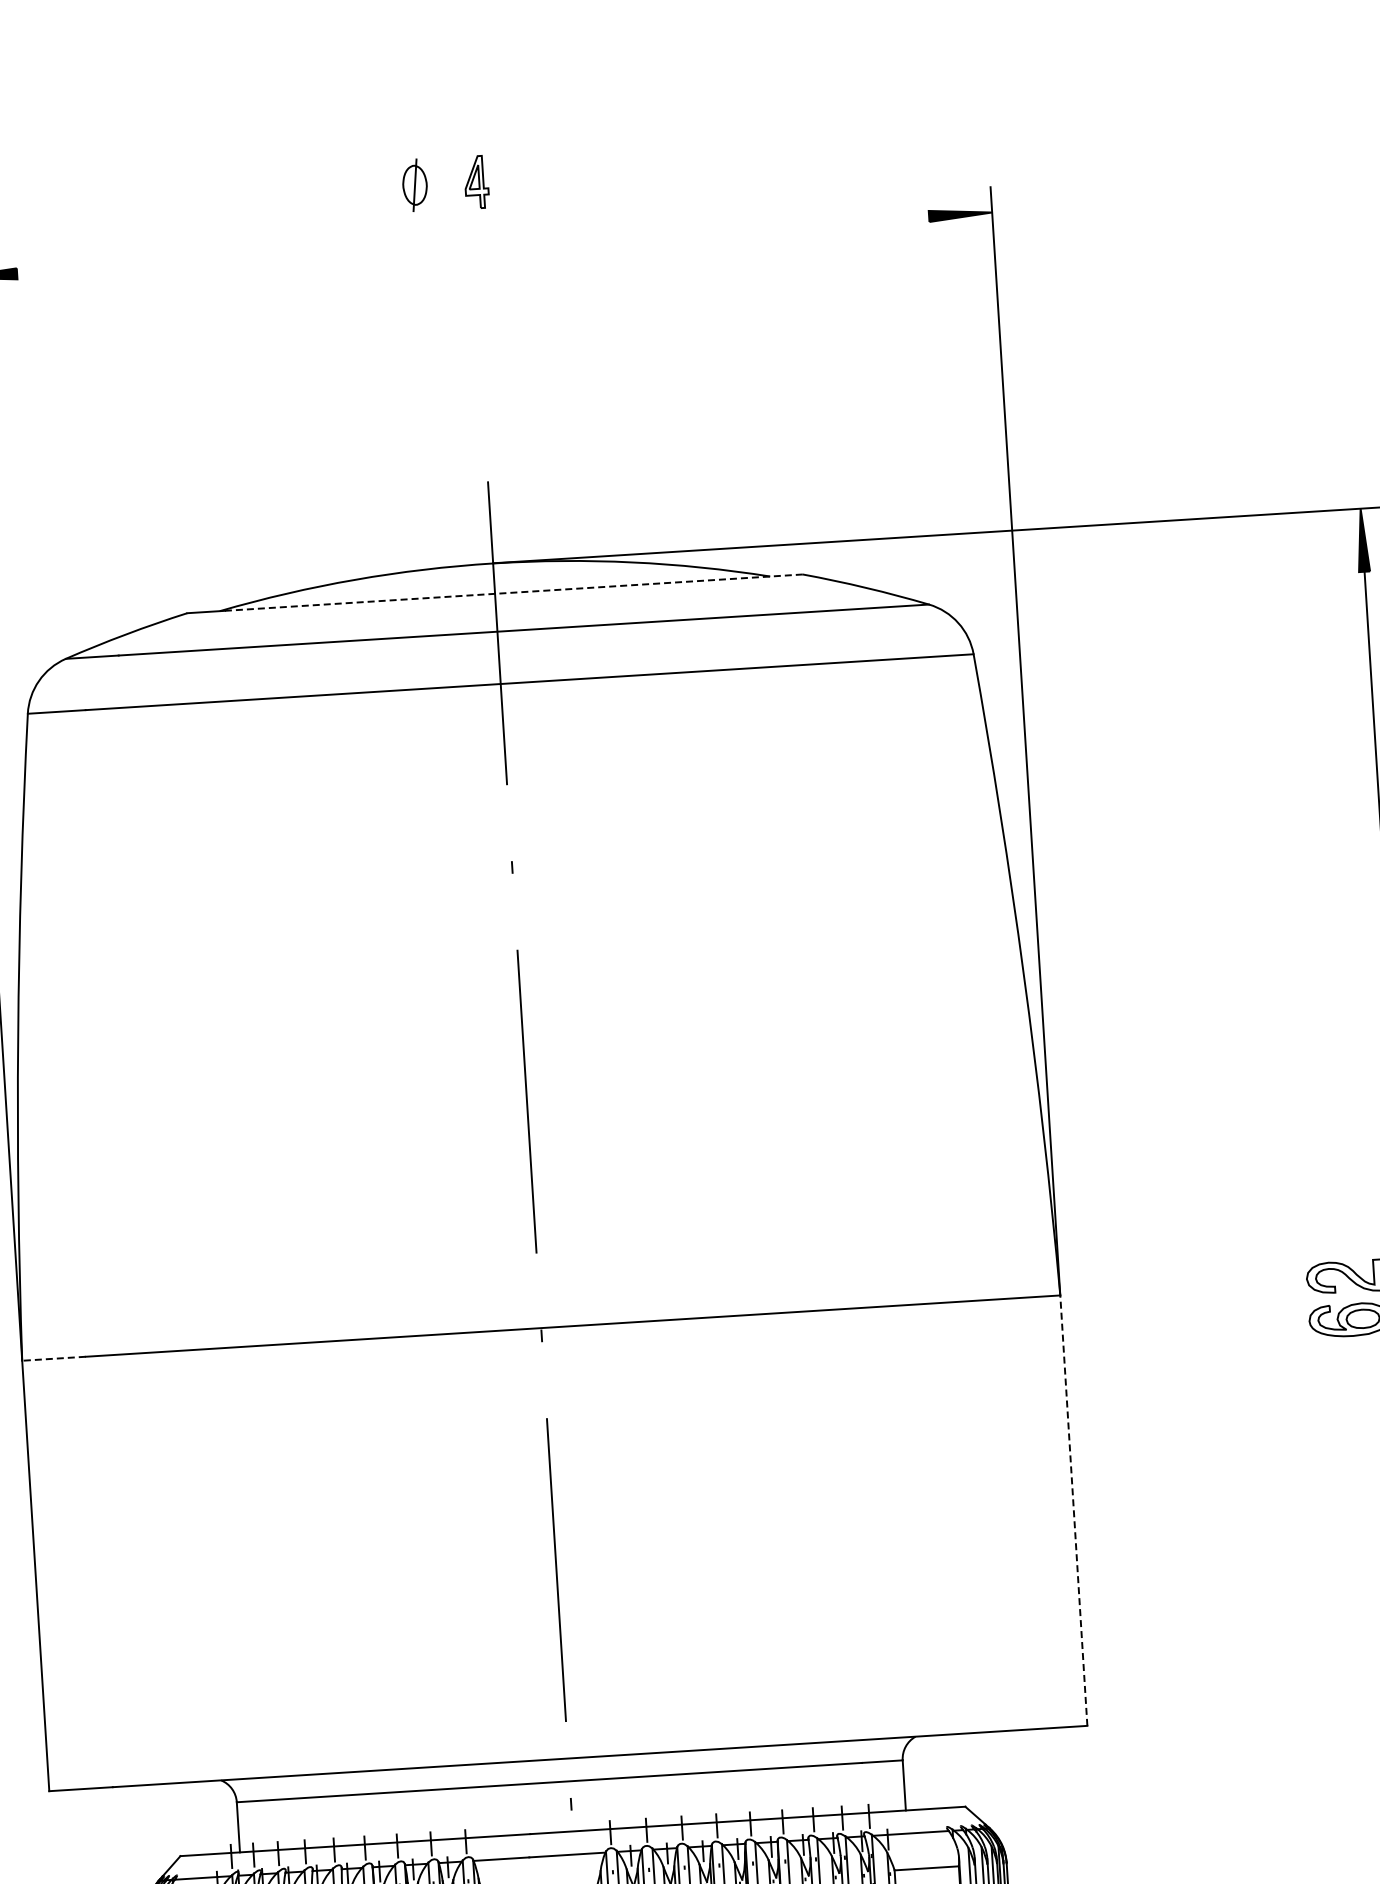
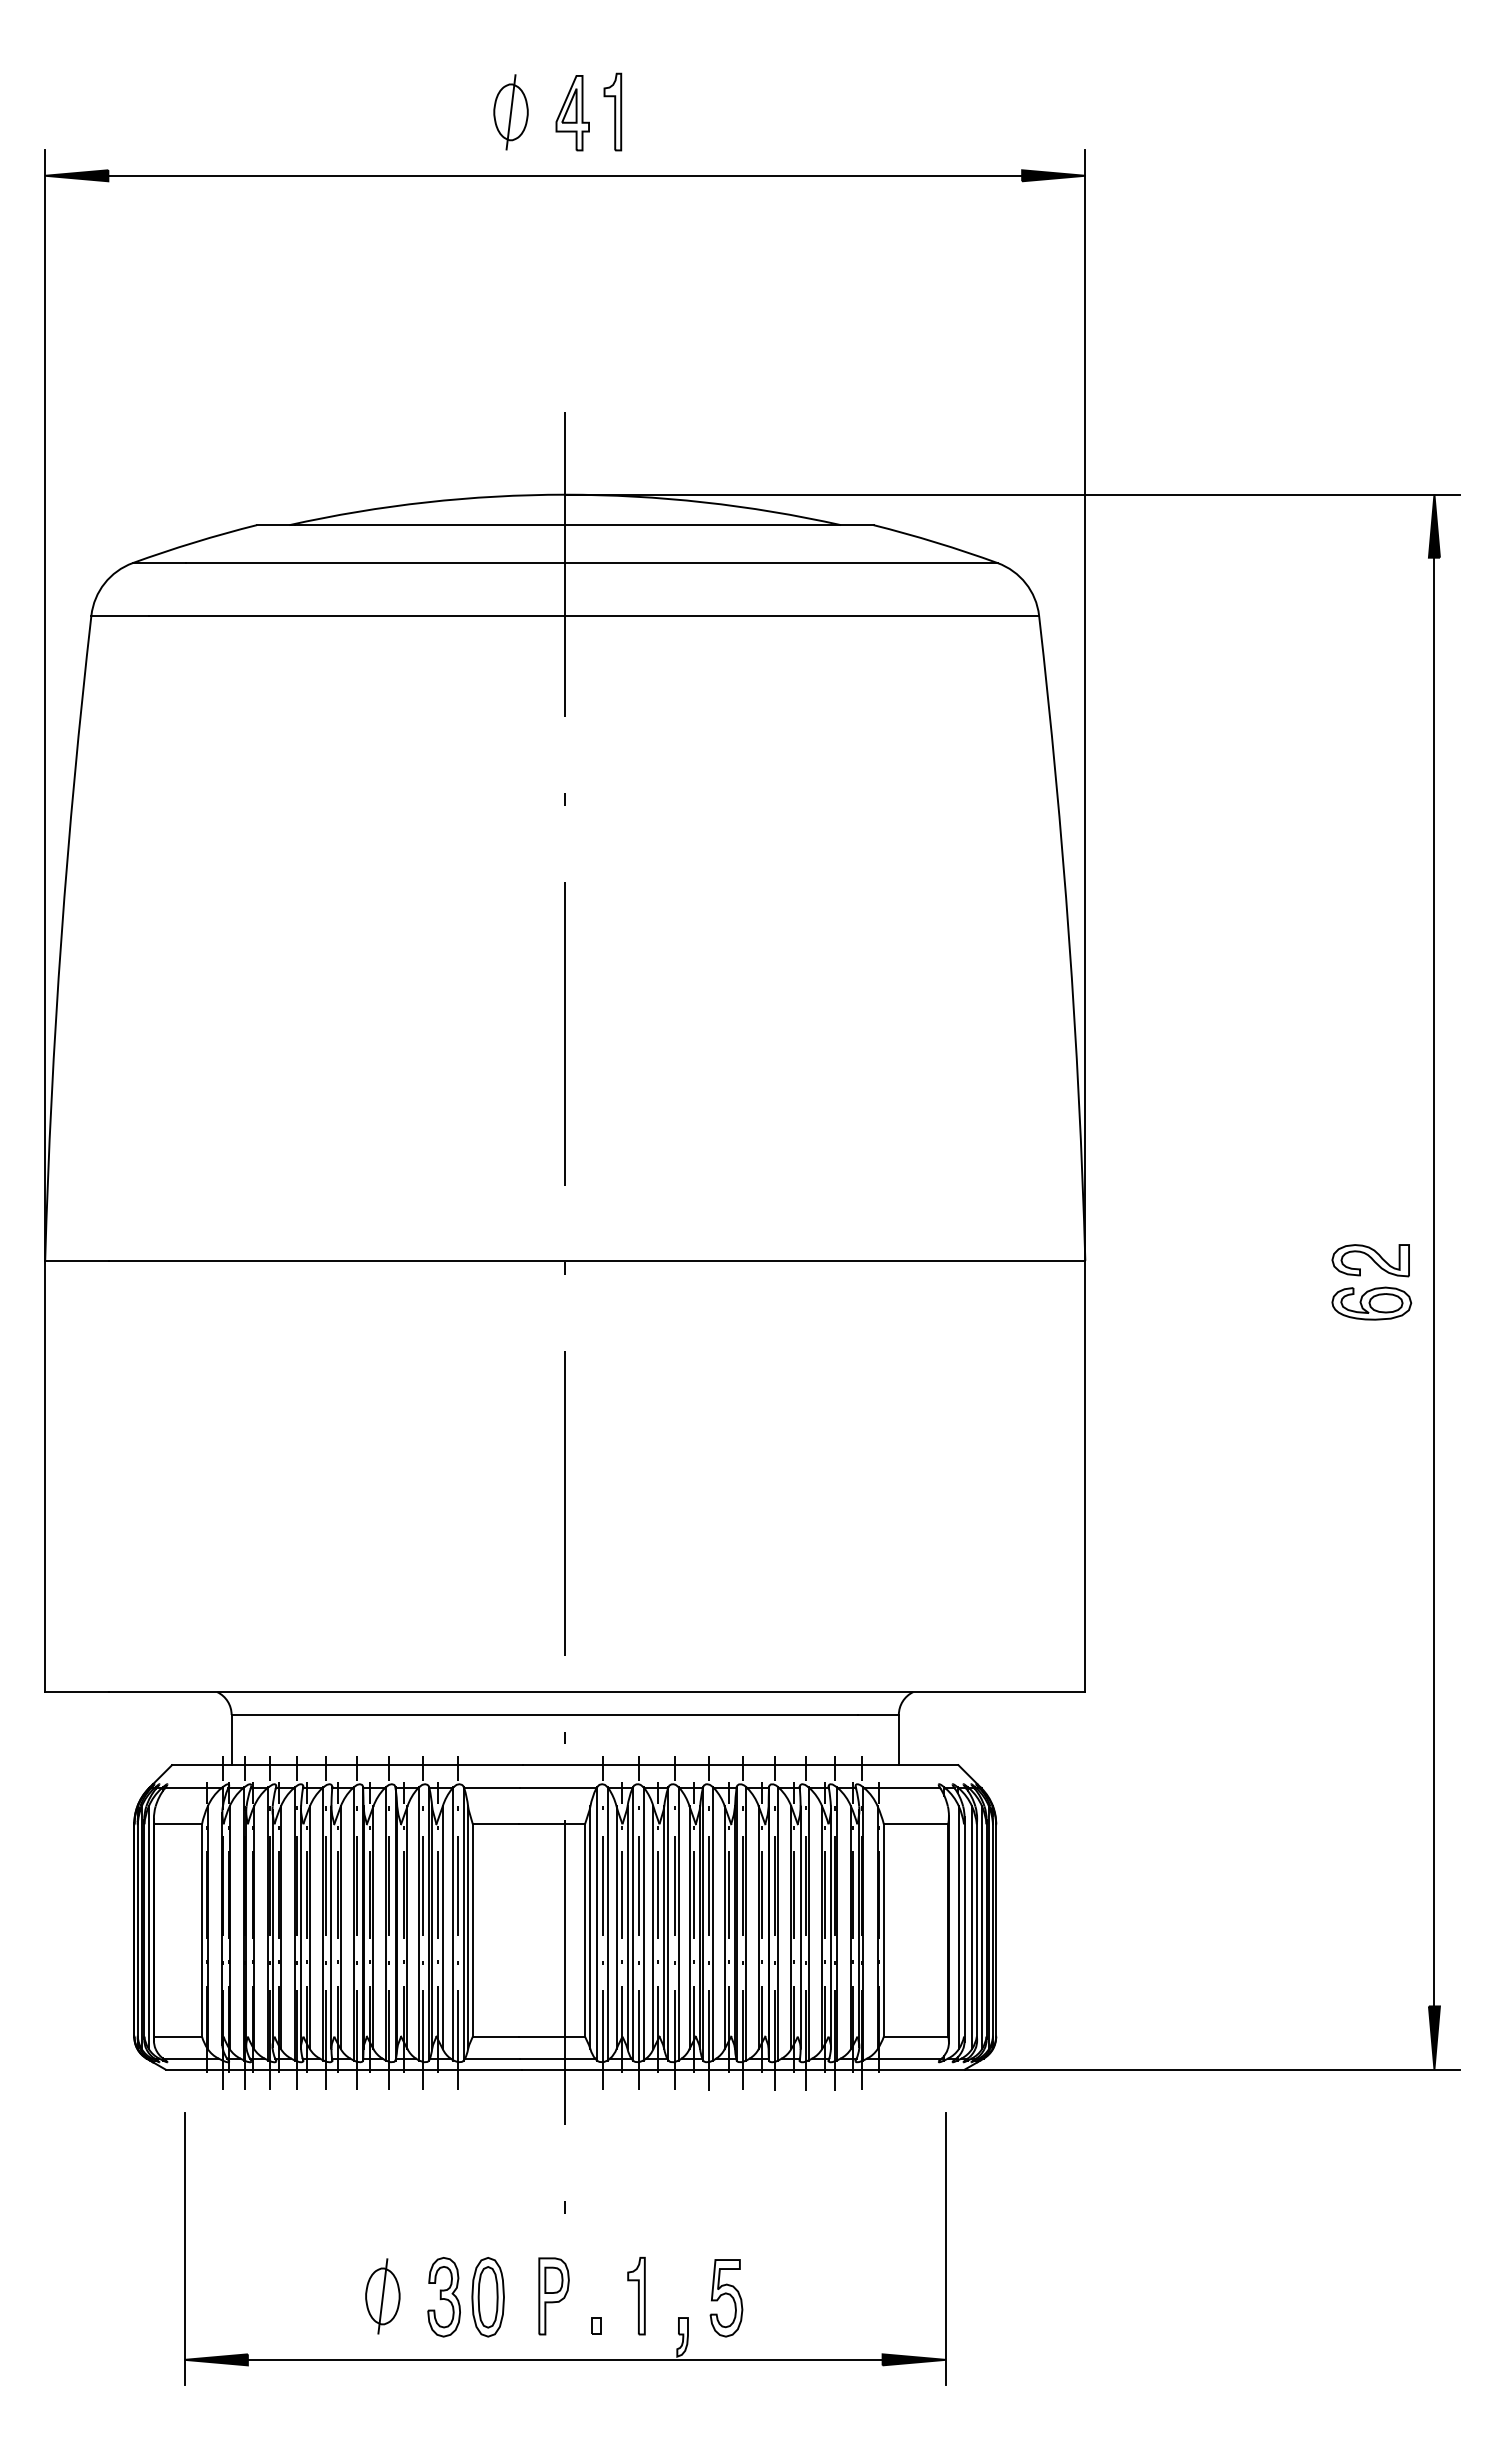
part: (516, 178) -> (612, 111), added
part: (476, 182) -> (572, 113), size x1.43
part: (414, 185) -> (510, 112), size x1.43
line: (473, 244) -> (565, 175), added
line: (513, 593) -> (583, 525), dashed -> solid
line: (54, 1358) -> (77, 1260), dashed -> solid
line: (1074, 1510) -> (1085, 1476), dashed -> solid

